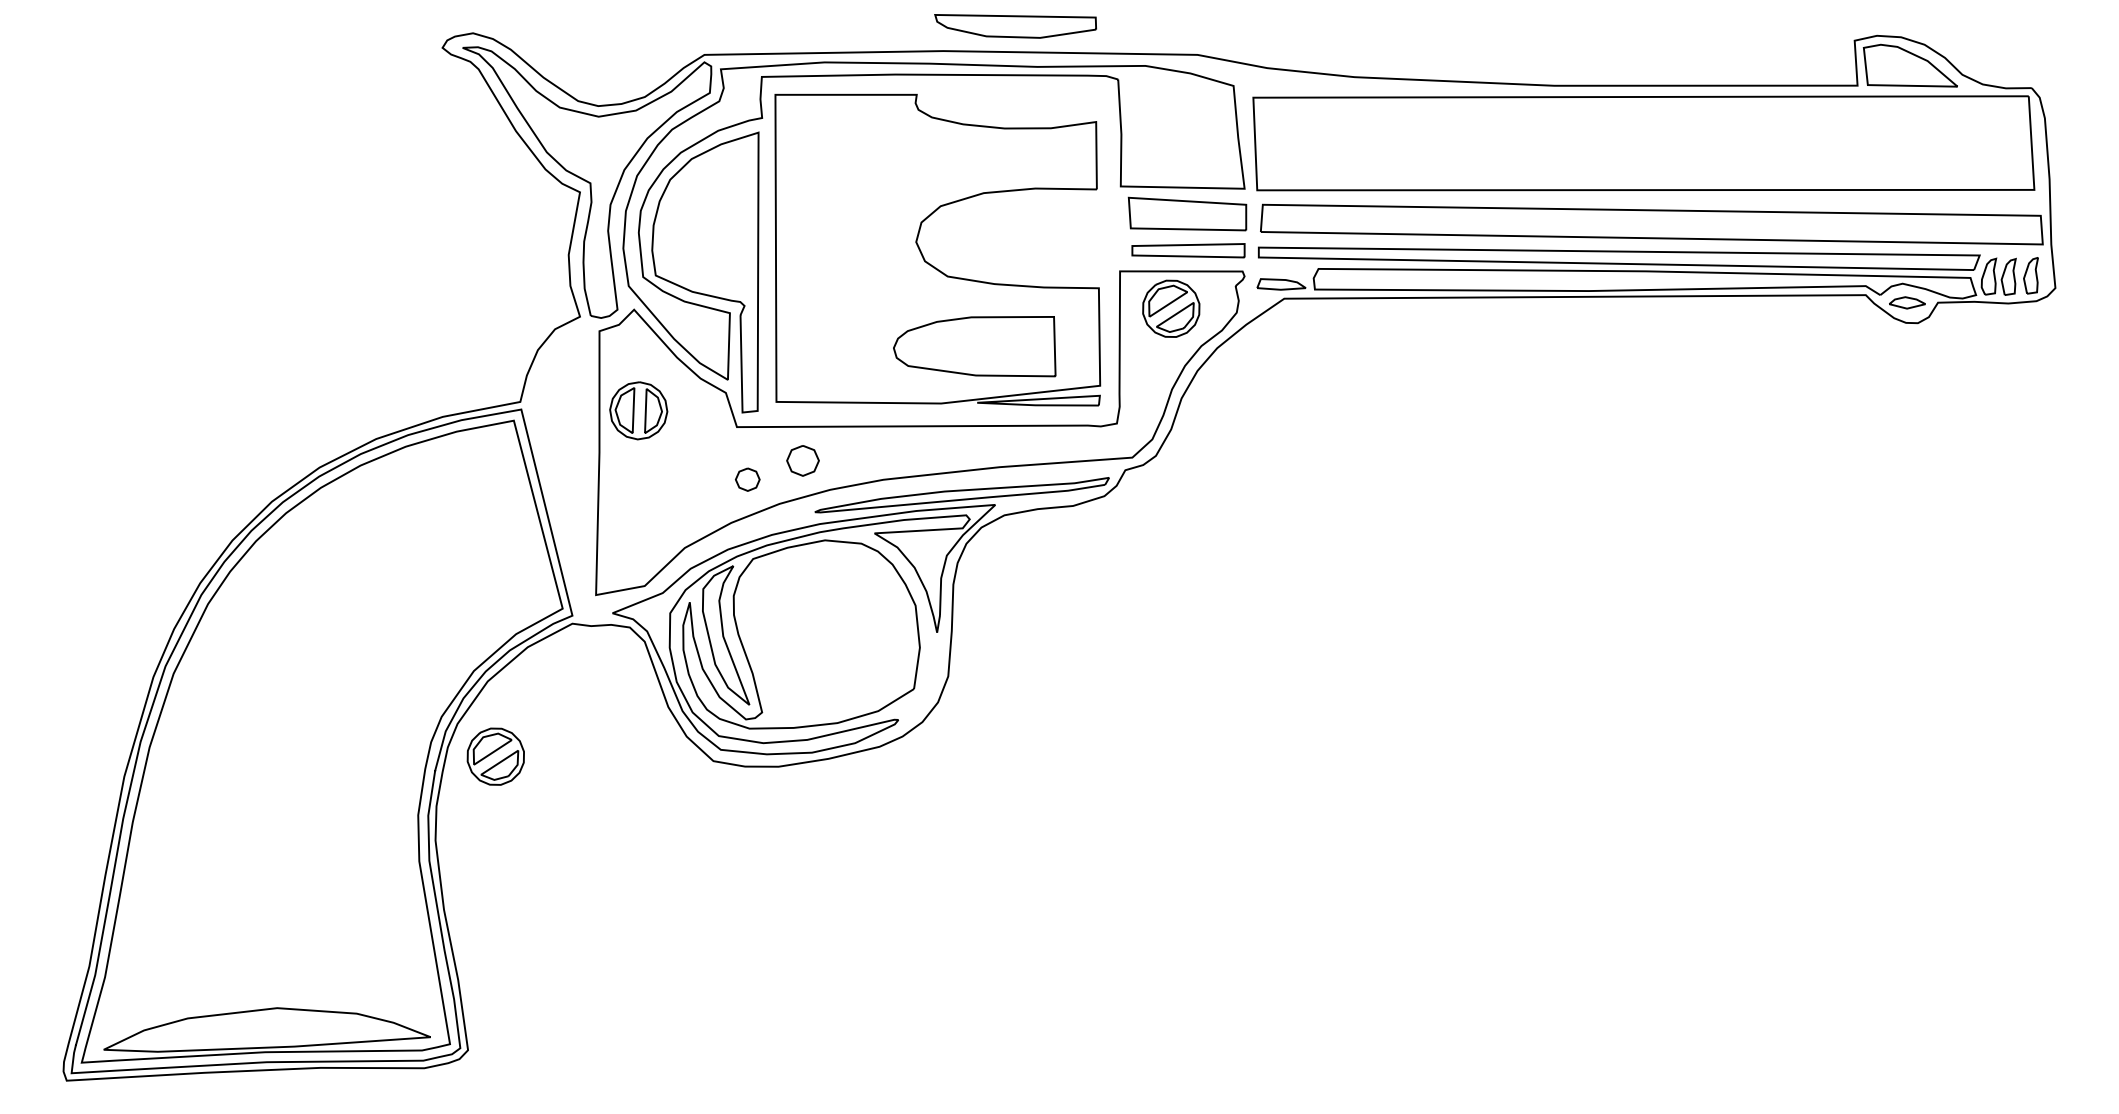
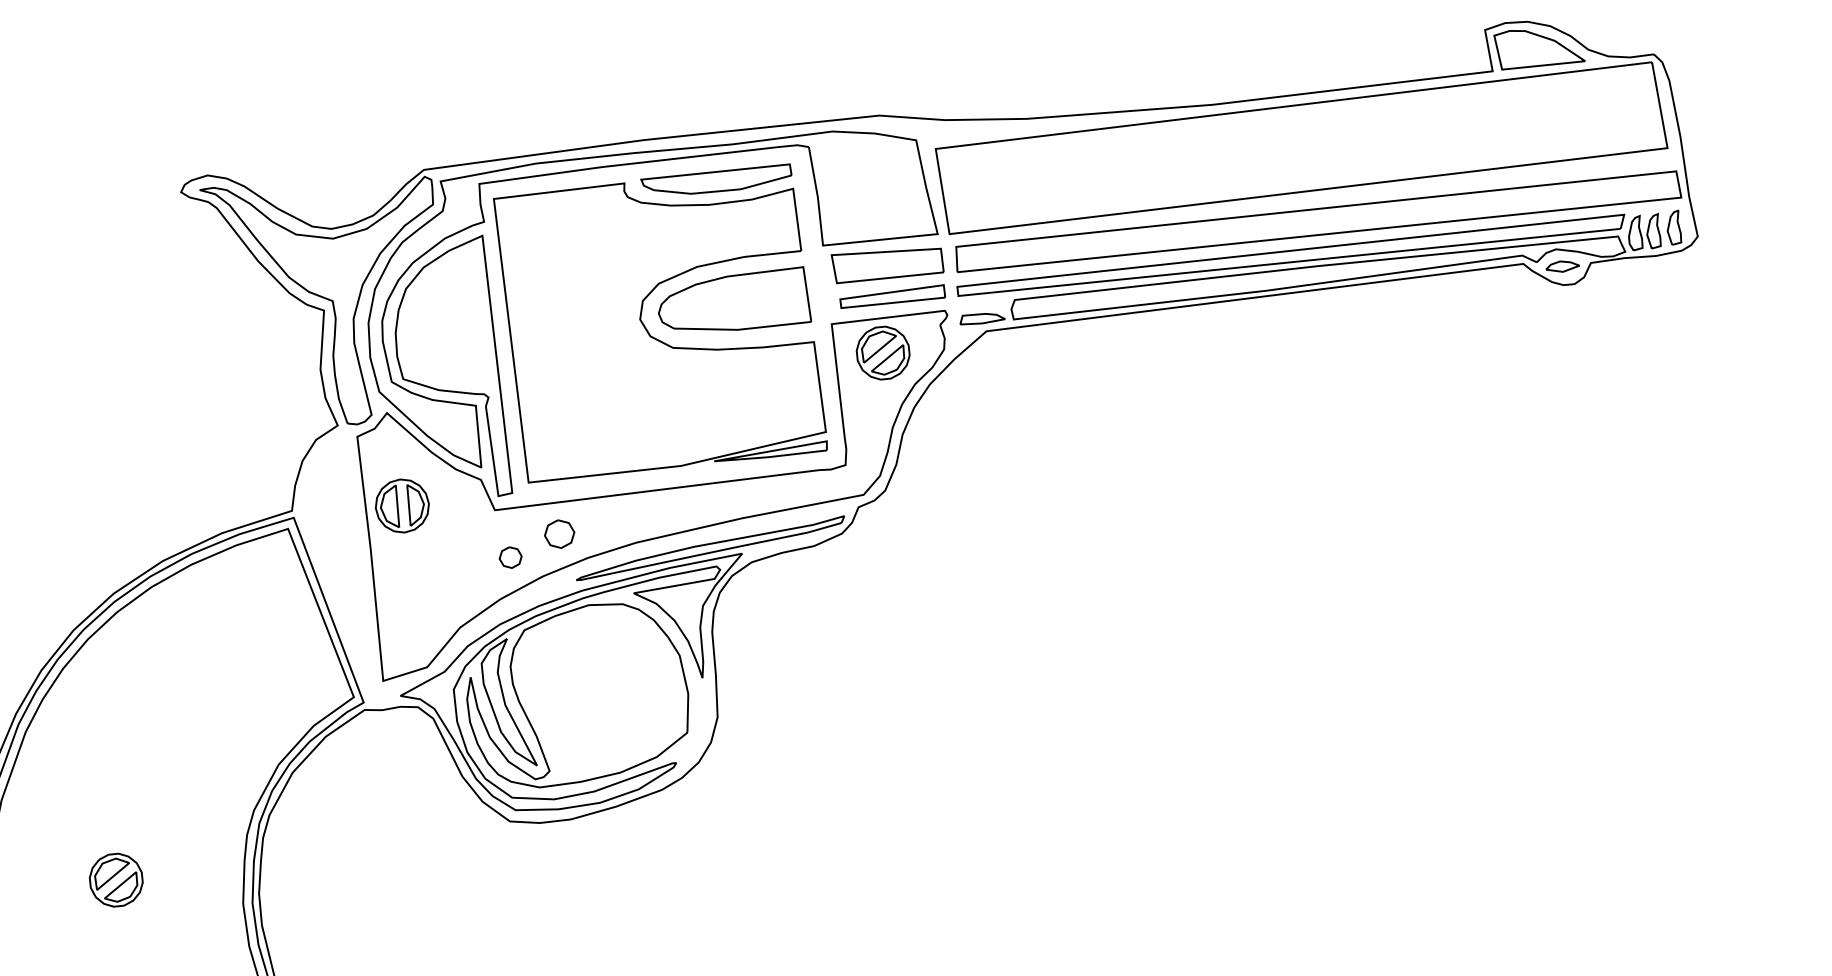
part: (1015, 26) -> (716, 181), moved
part: (974, 346) -> (733, 303), moved
part: (495, 756) -> (115, 880), moved

